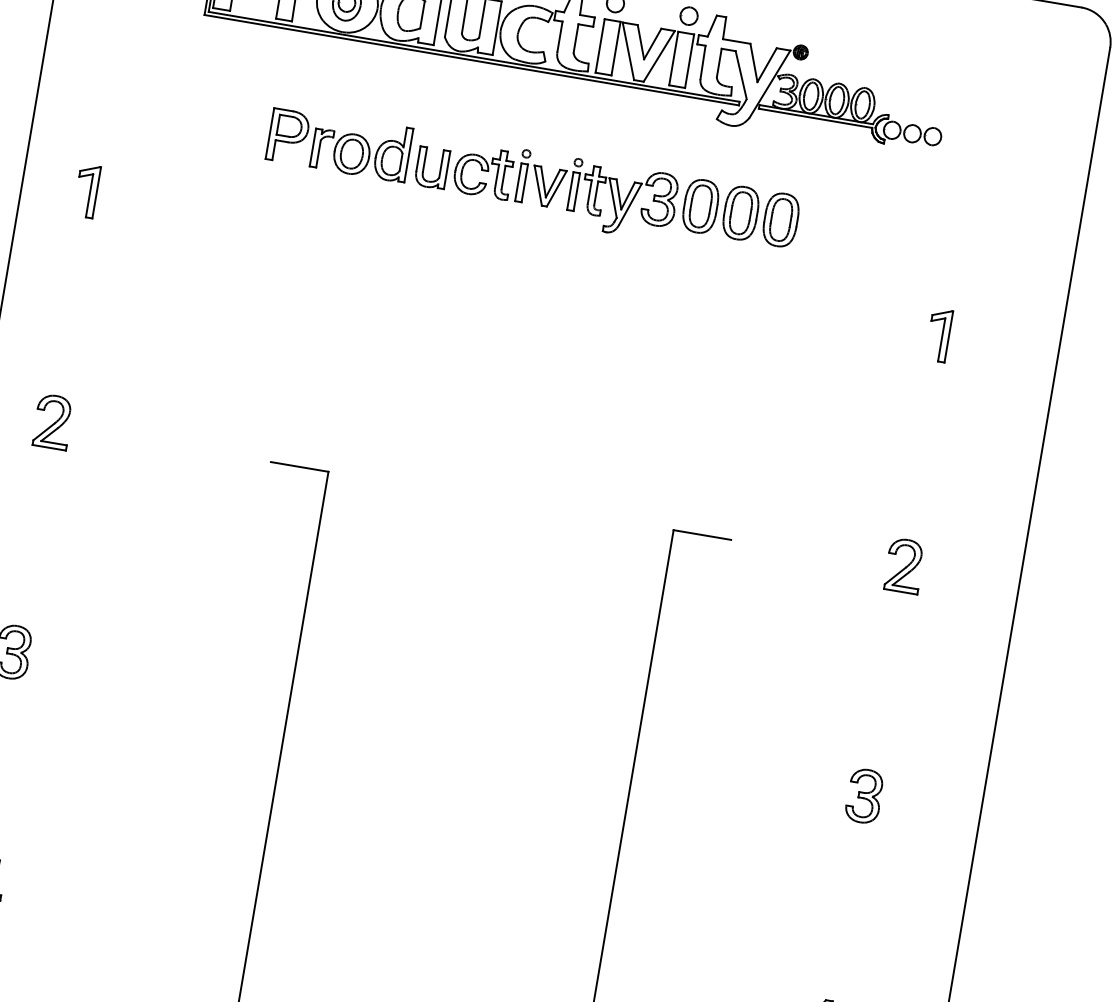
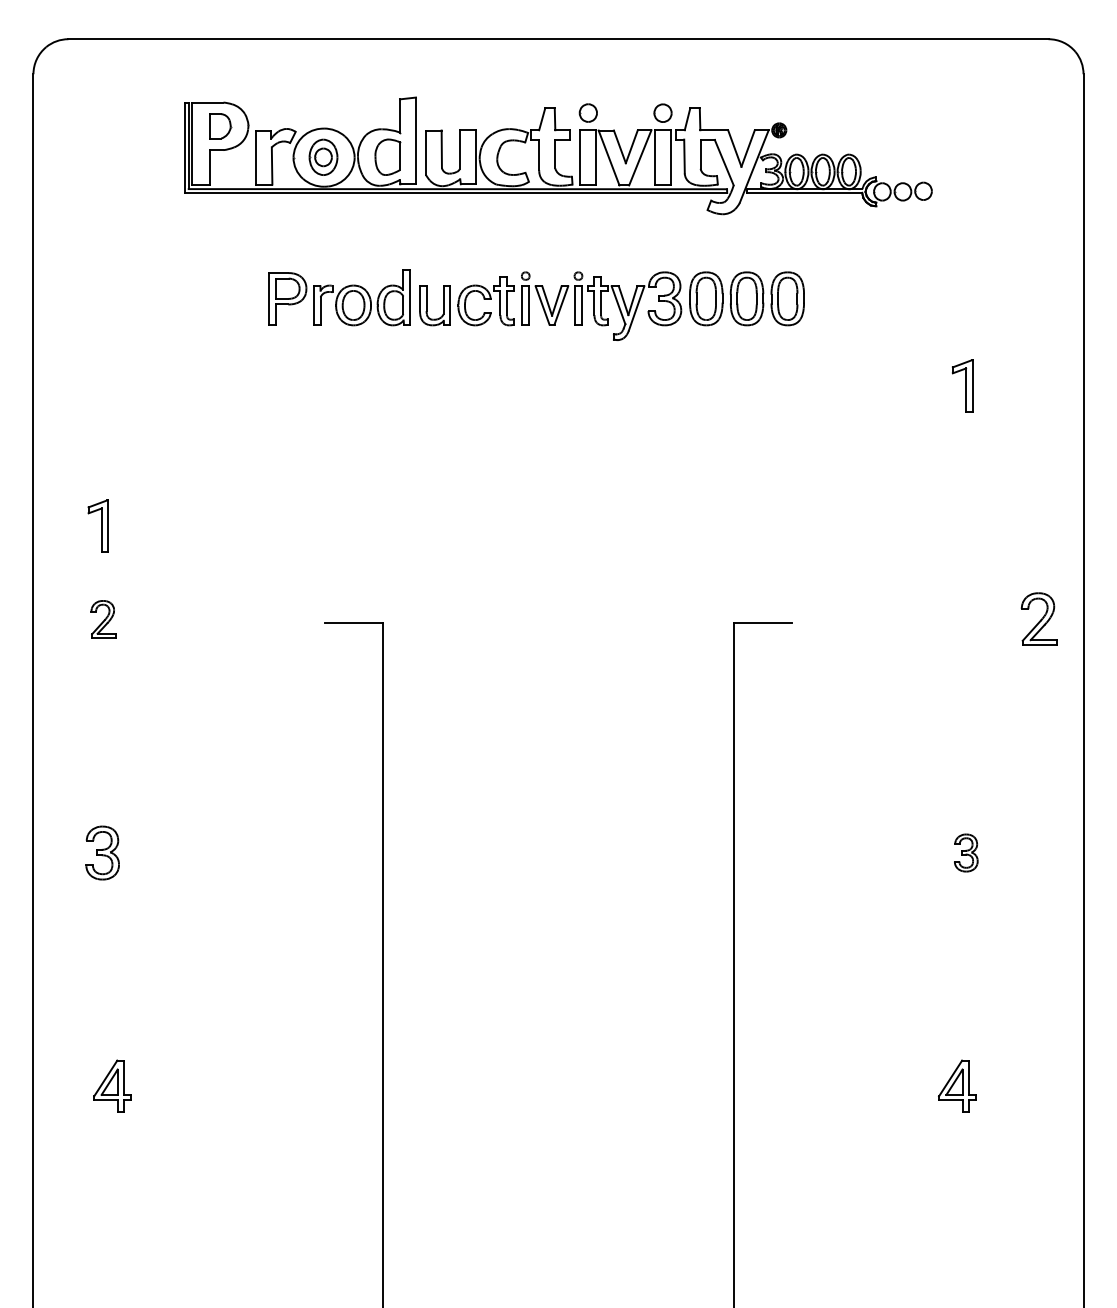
part: (86, 190) -> (97, 525), moved
part: (53, 421) -> (103, 618), size x0.7
part: (904, 564) -> (1038, 618), moved
part: (865, 795) -> (966, 852), size x0.7

